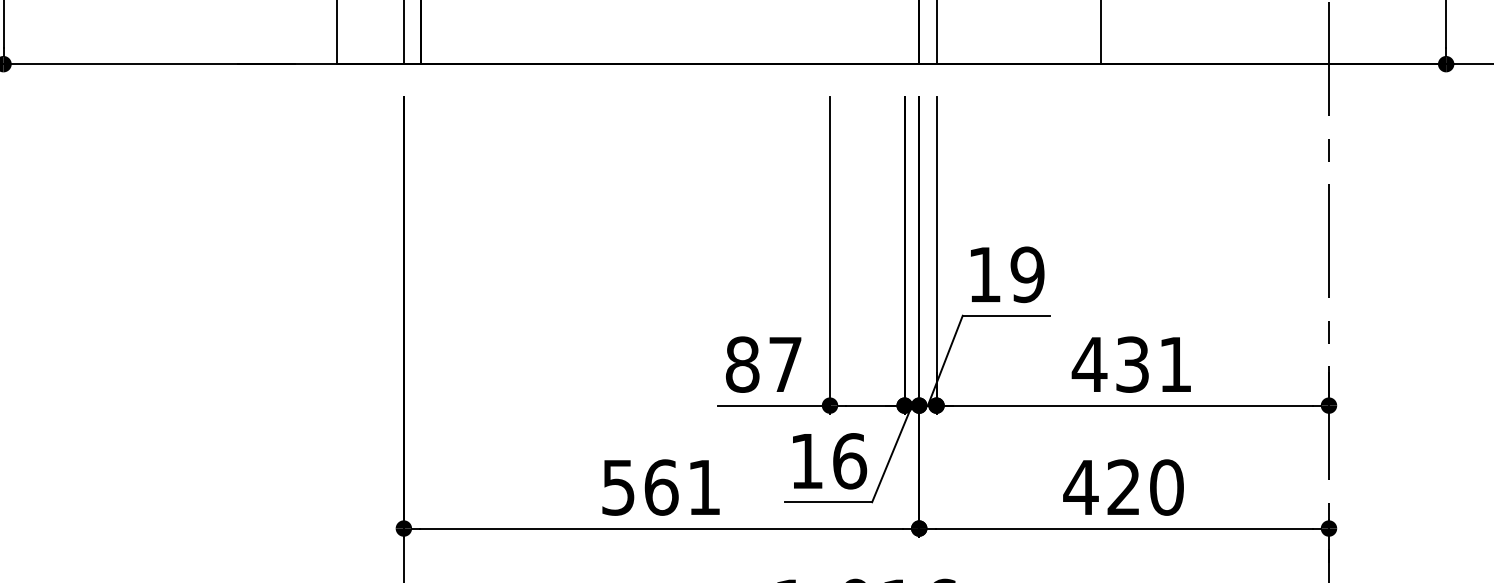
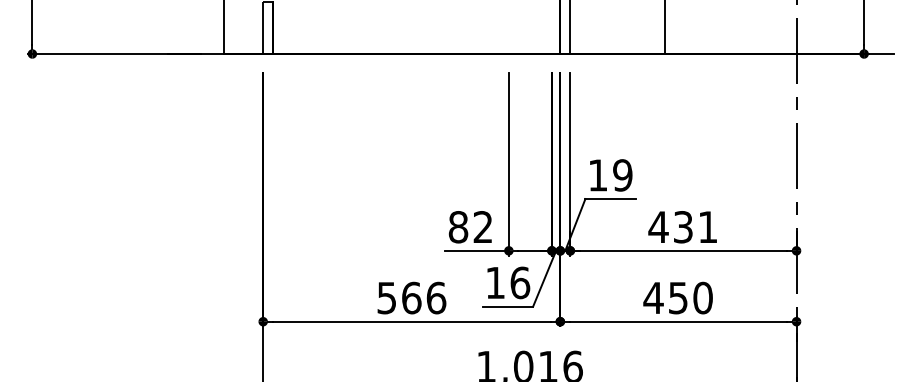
text: (784, 363) -> (482, 226), 87 -> 82
text: (704, 486) -> (436, 297), 561 -> 566
text: (1124, 486) -> (678, 297), 420 -> 450

